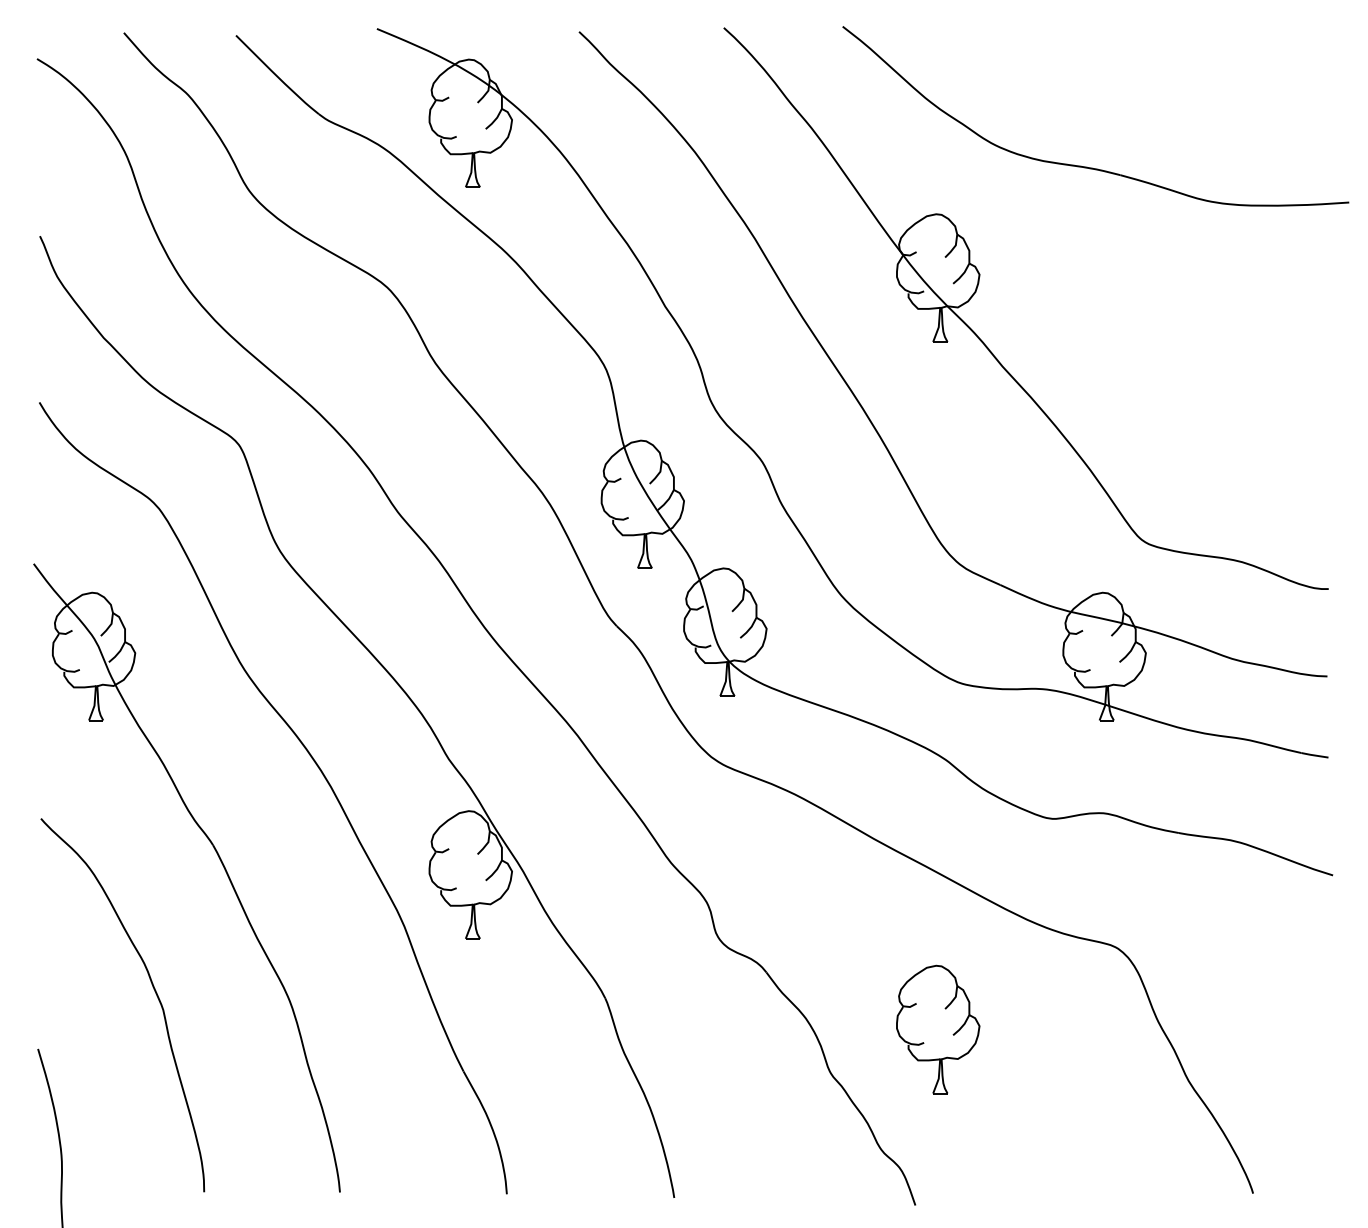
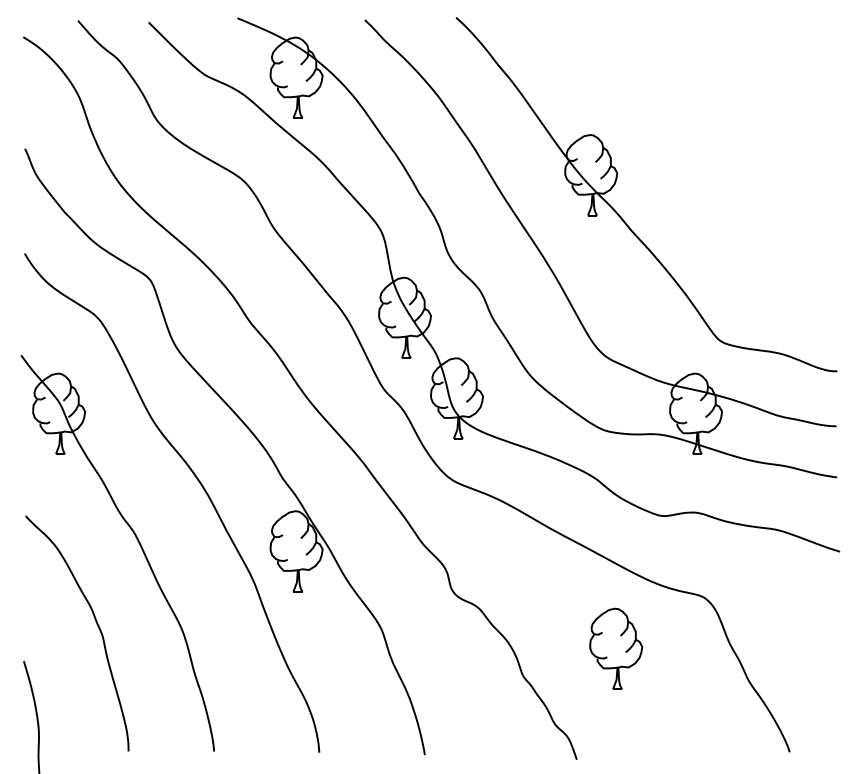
part: (1087, 165) -> (685, 104), removed
part: (938, 1028) -> (616, 648), moved

